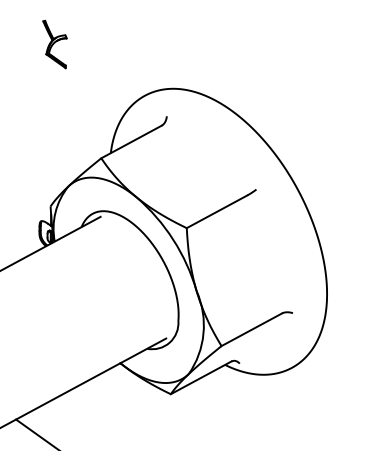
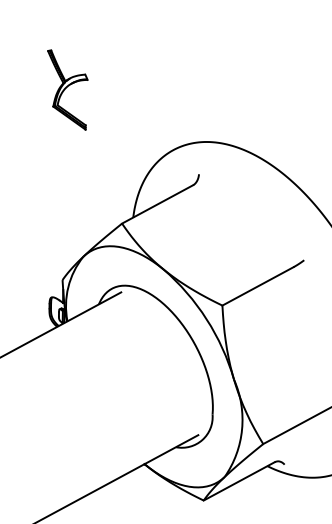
part: (54, 44) -> (67, 89), size x1.43

